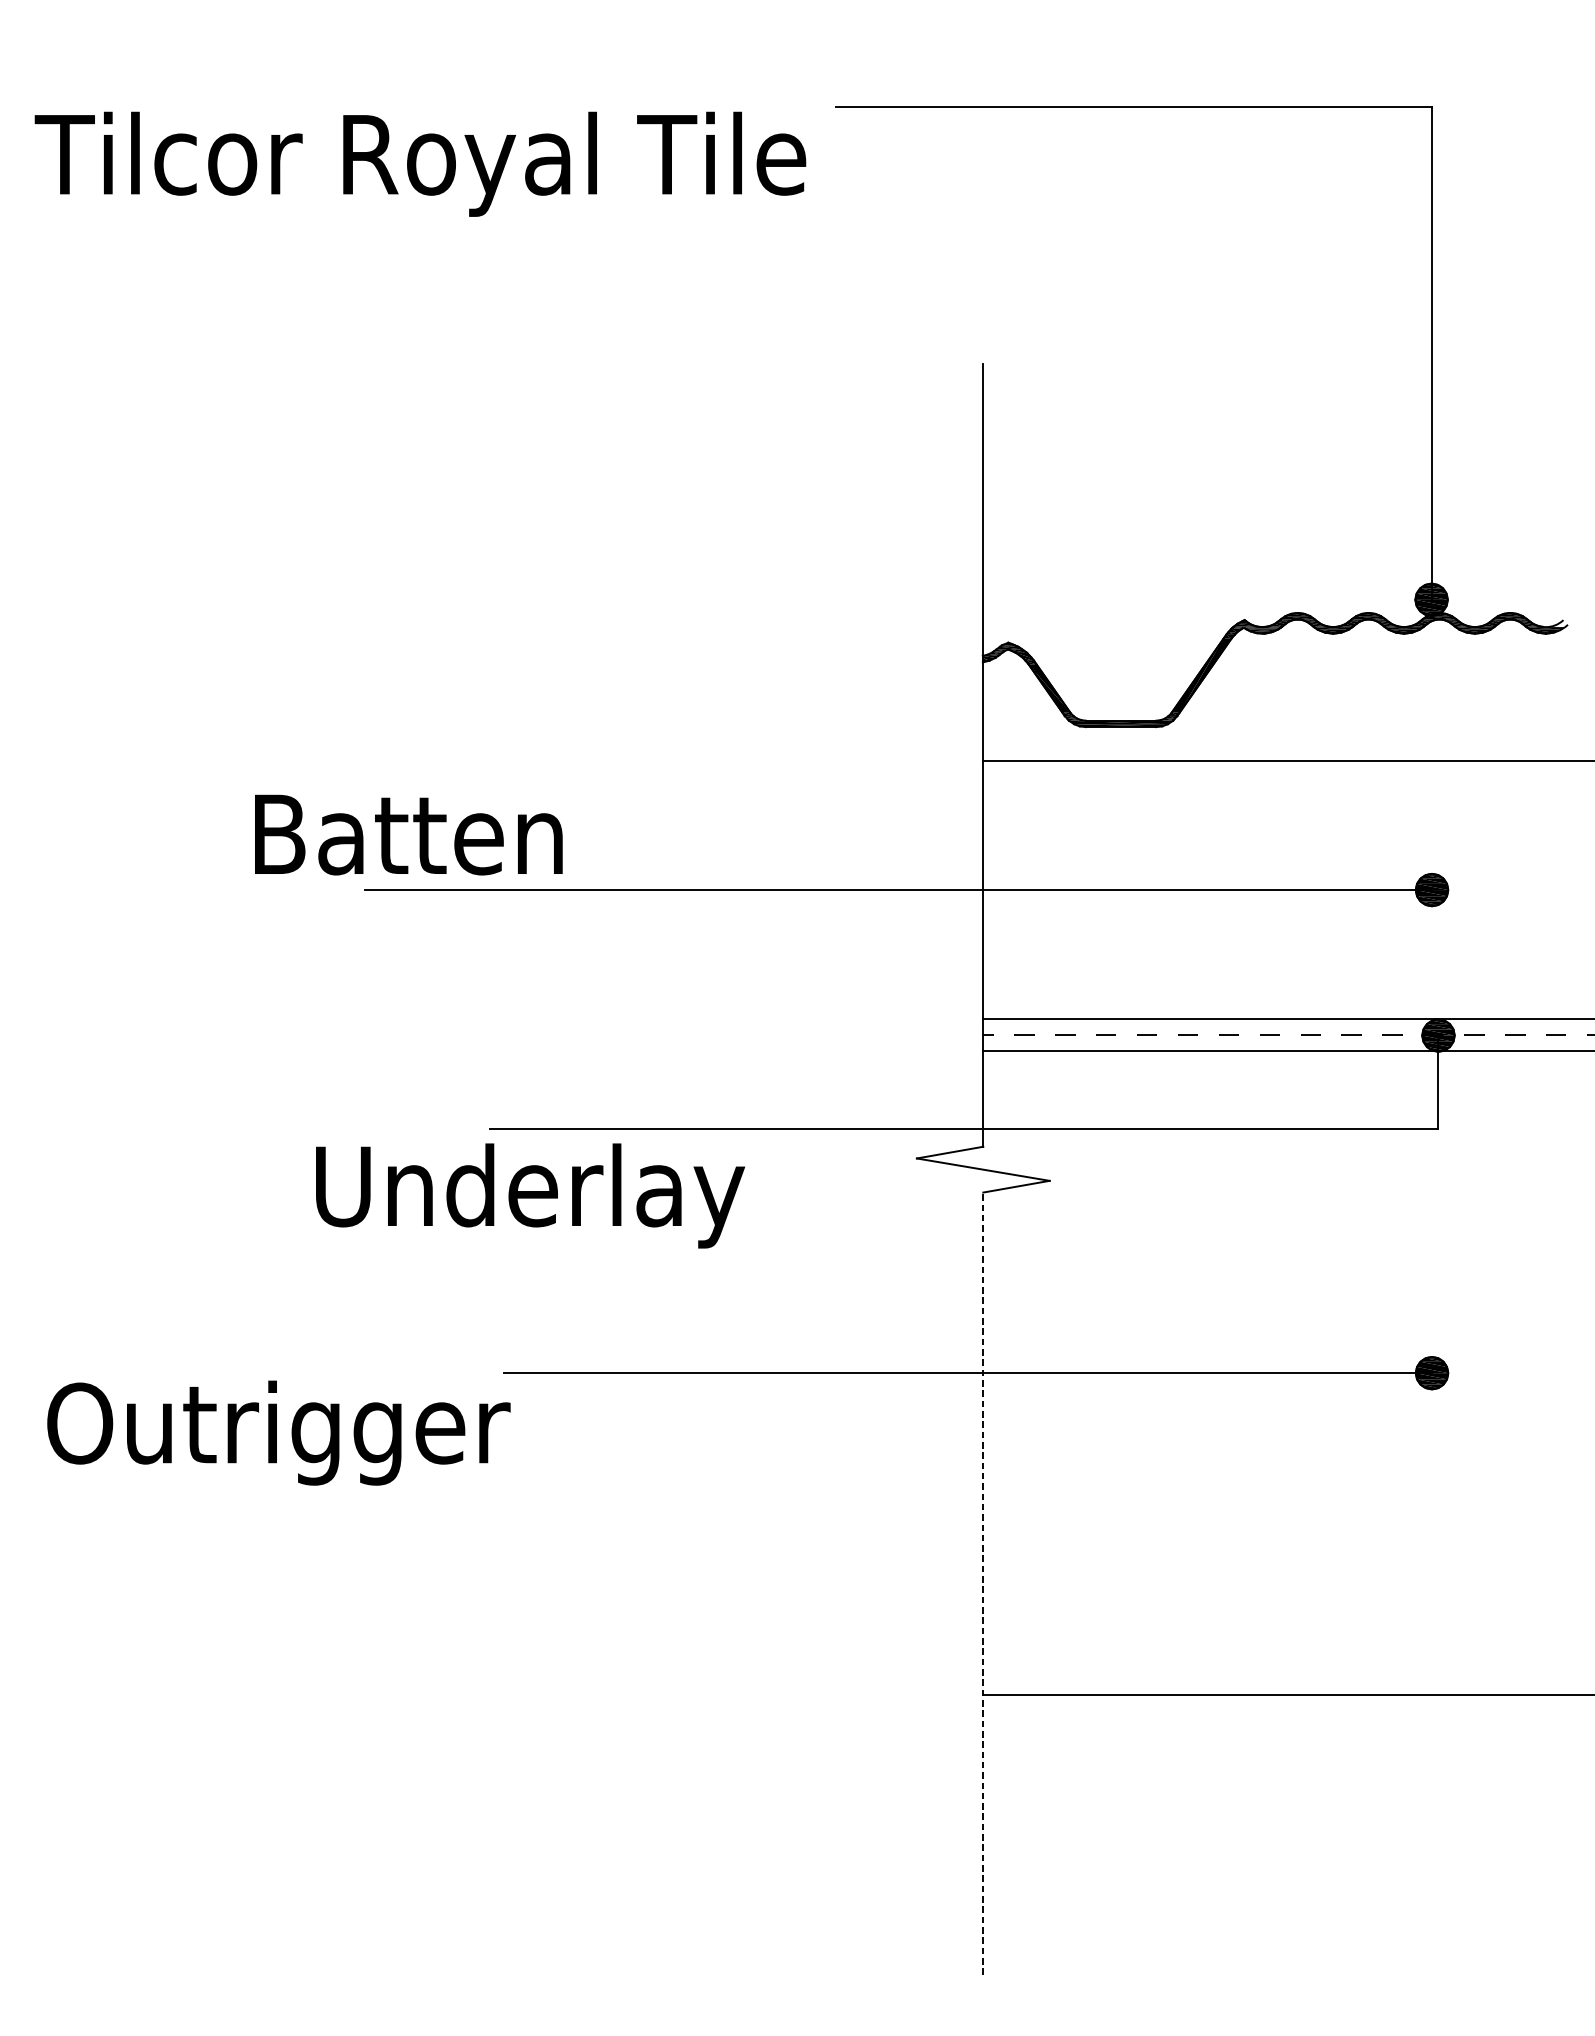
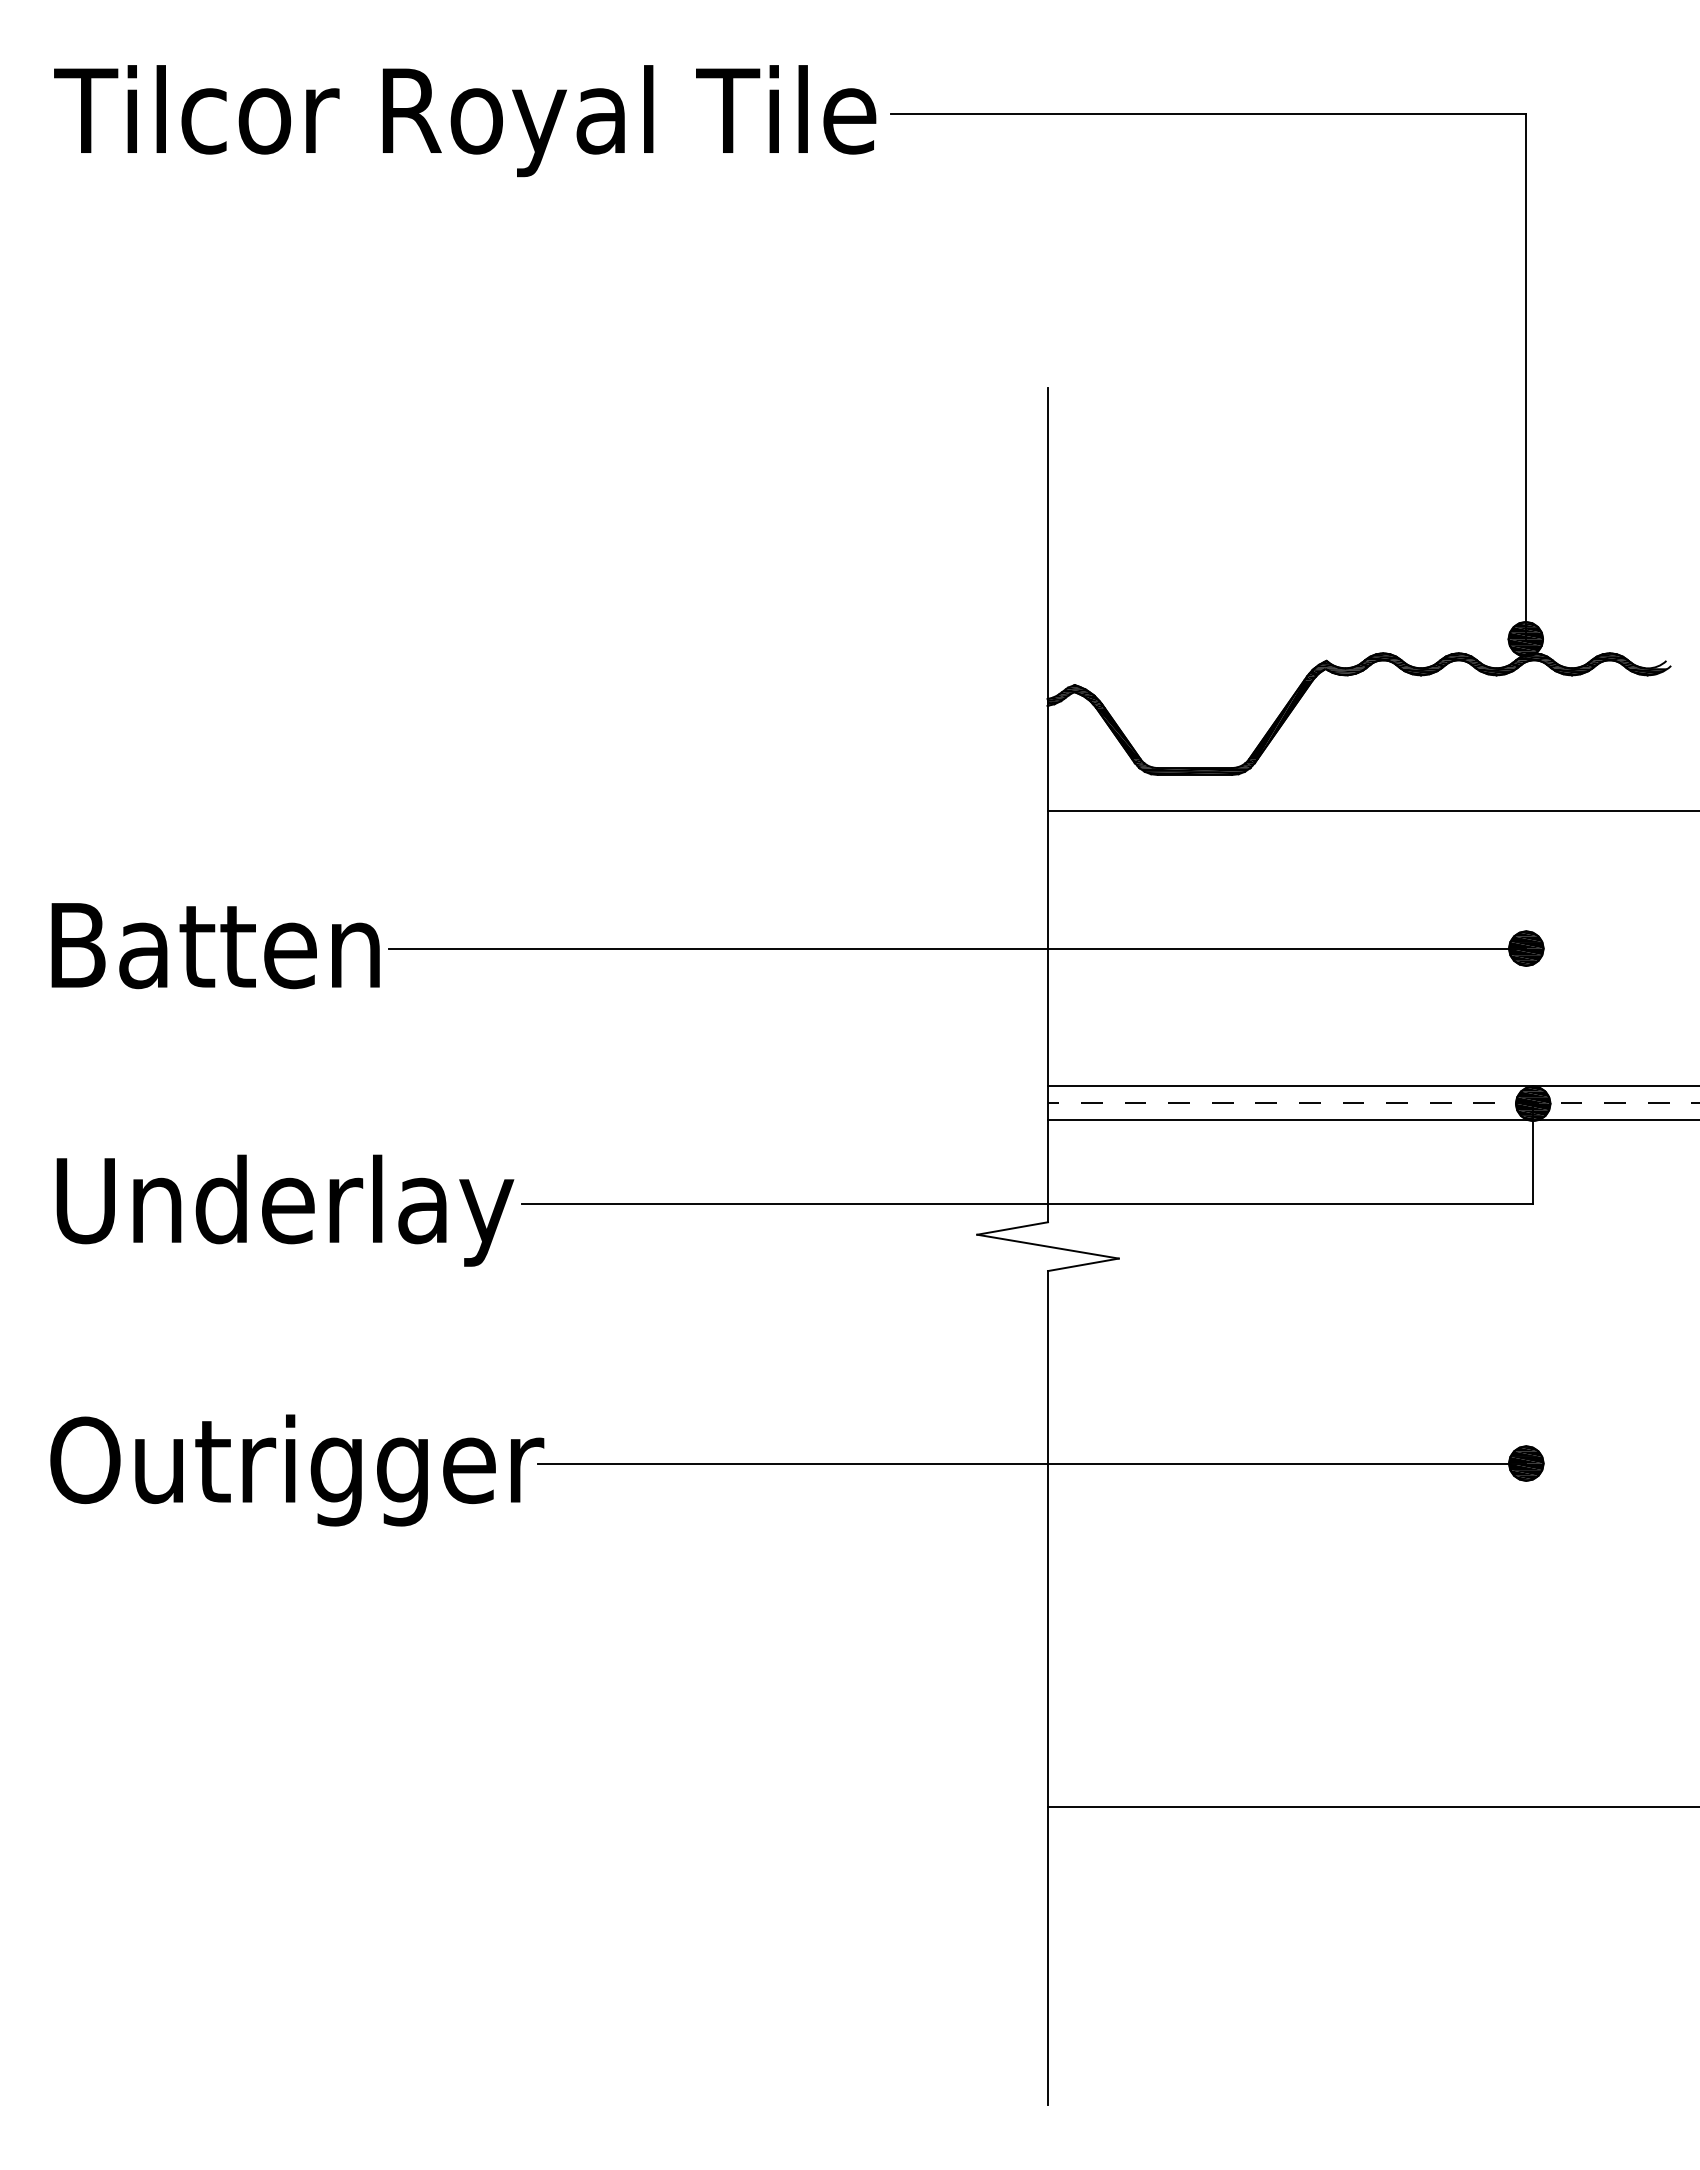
text: (420, 164) -> (465, 121), moved
text: (408, 835) -> (215, 946), moved
text: (530, 1195) -> (285, 1210), moved
text: (279, 1433) -> (297, 1470), moved
line: (983, 1583) -> (1048, 1687), dashed -> solid

